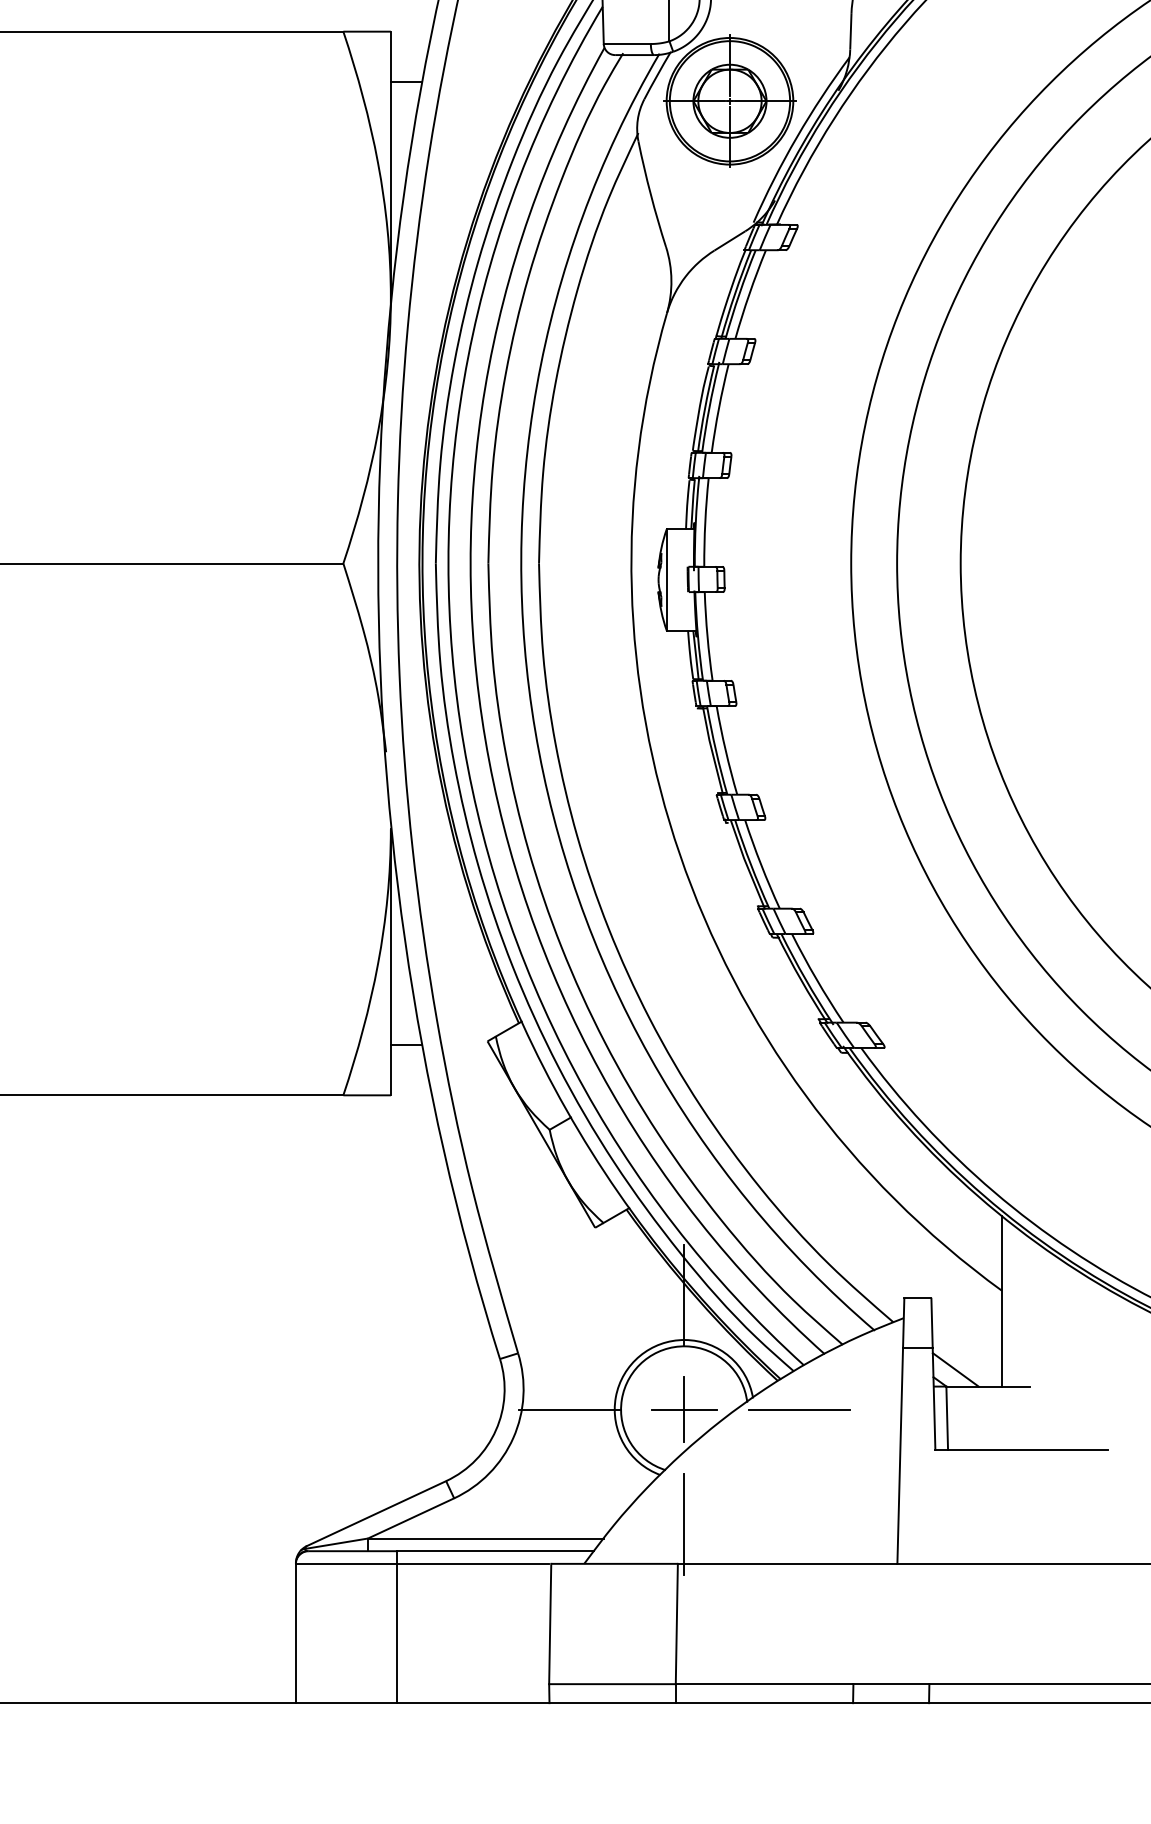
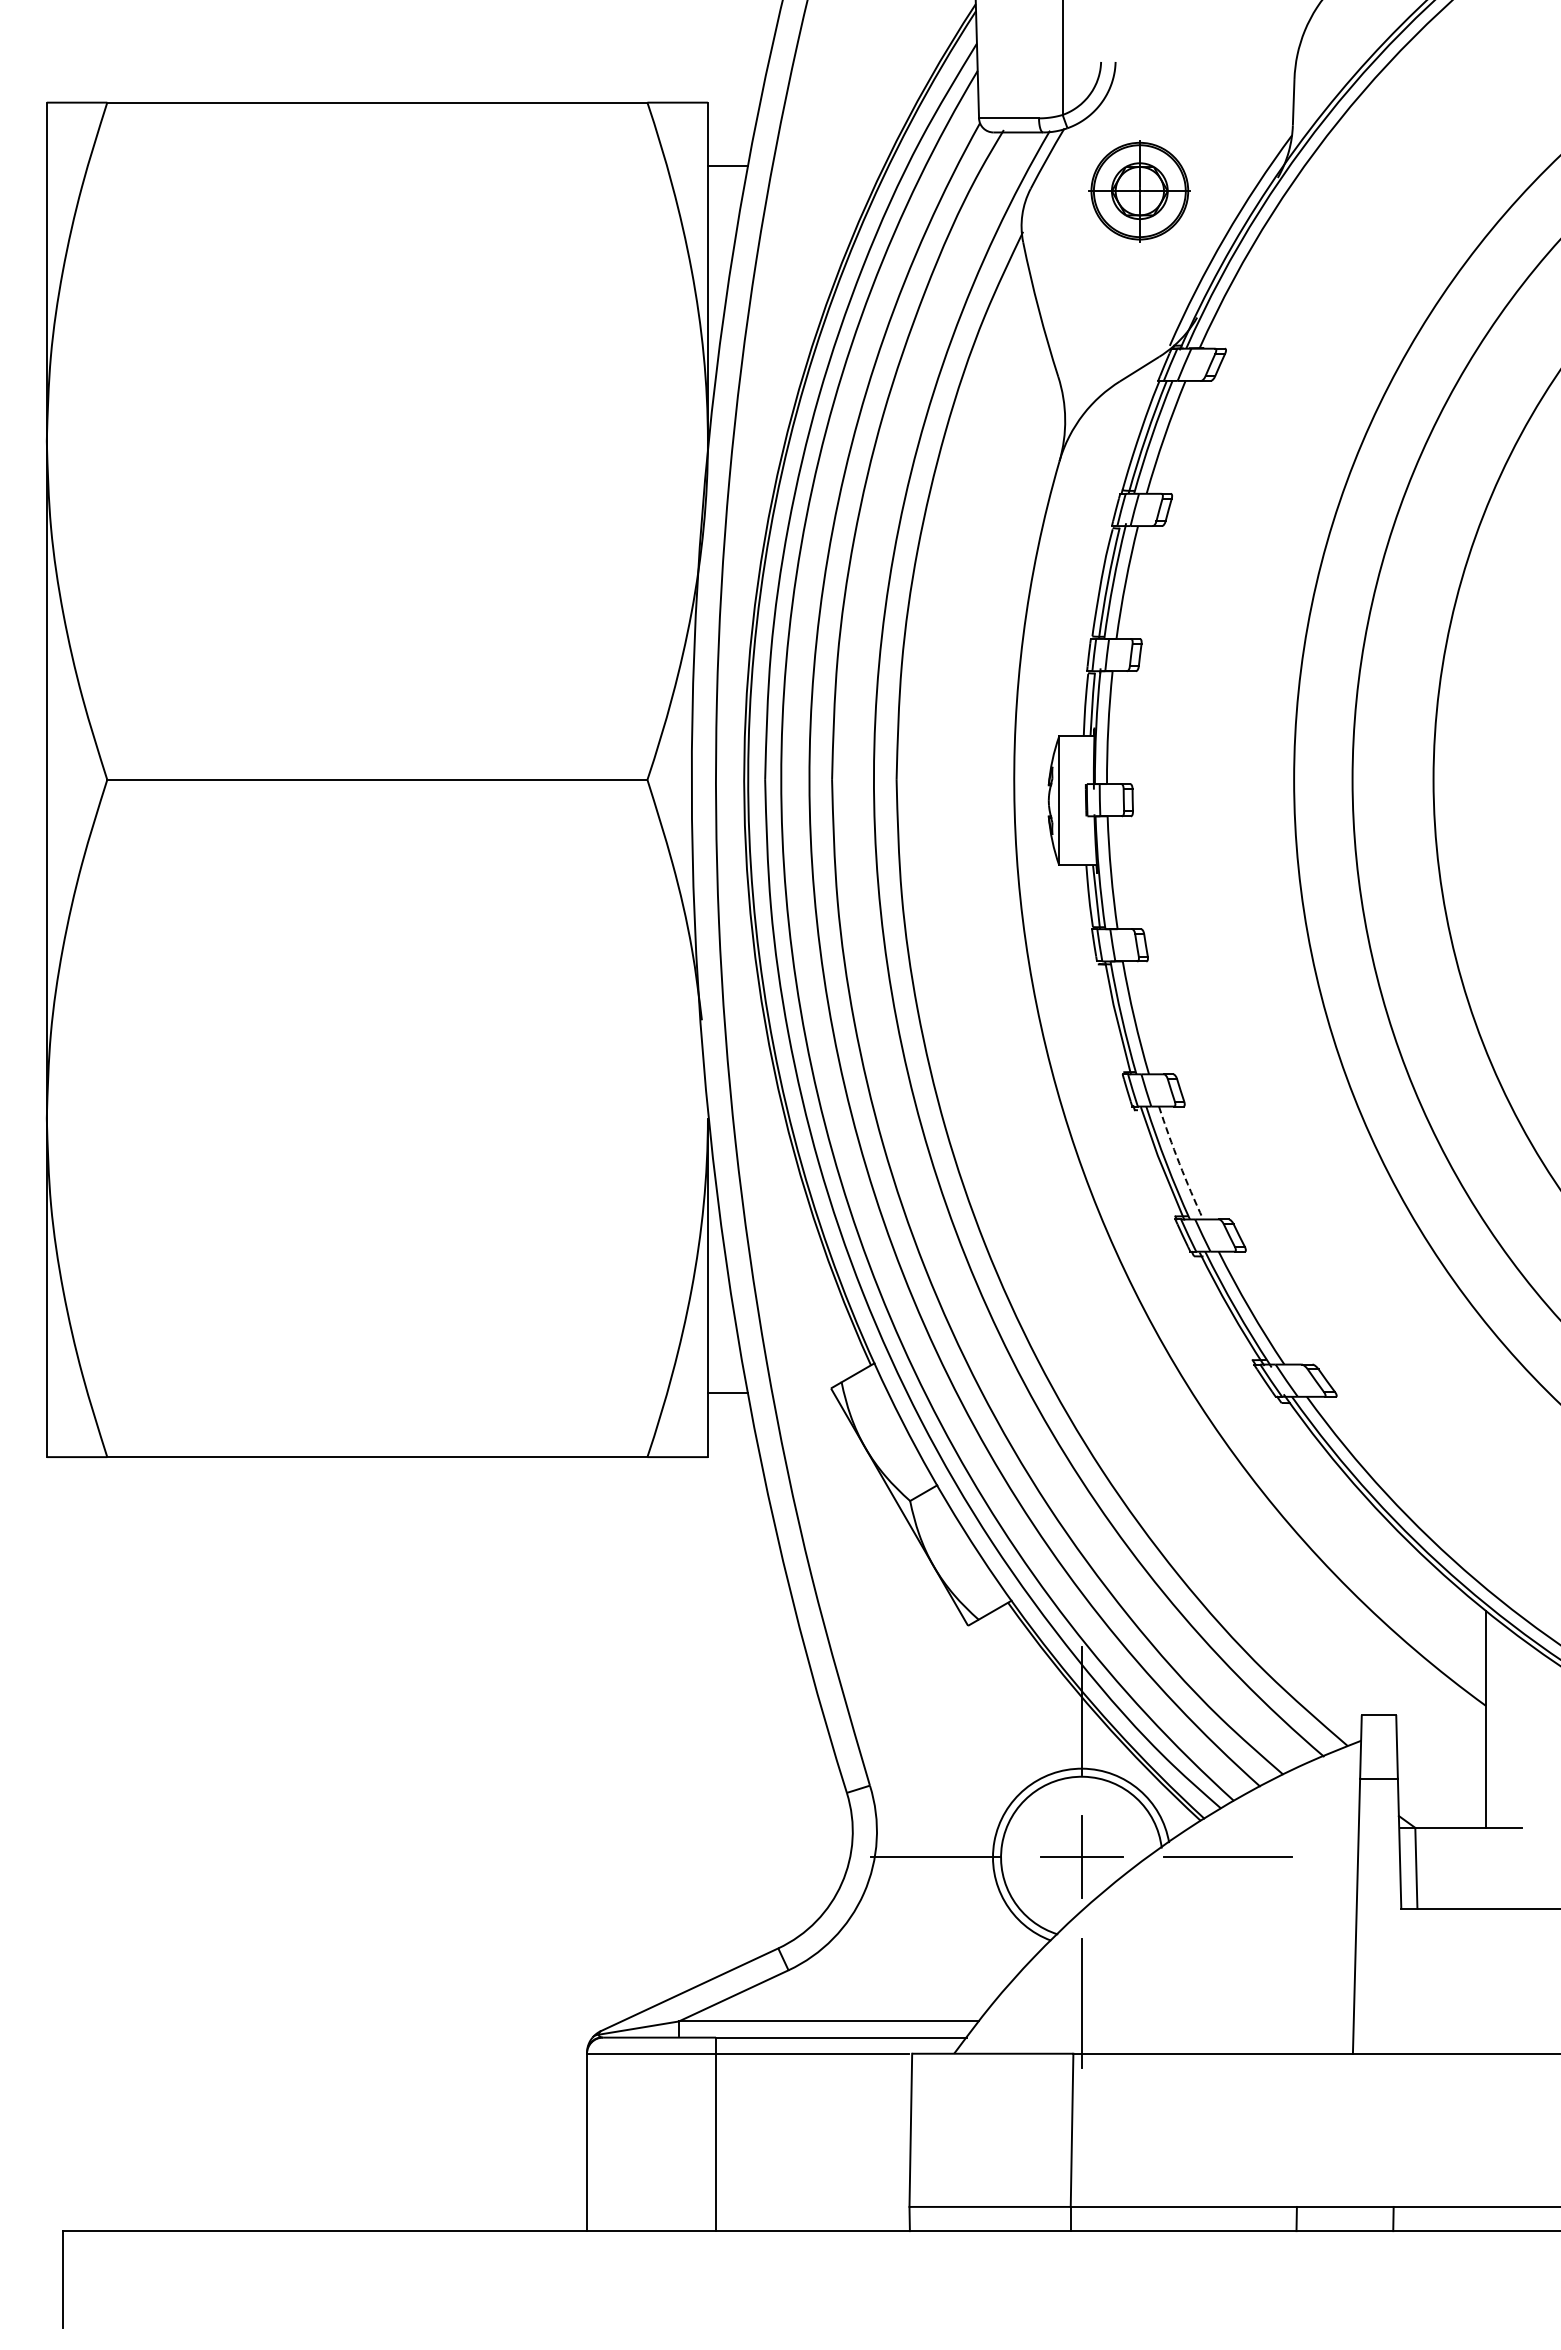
part: (729, 100) -> (1139, 190), size x0.6
arc: (761, 864) -> (1179, 1163), solid -> dashed
line: (955, 1369) -> (1427, 1806), removed

